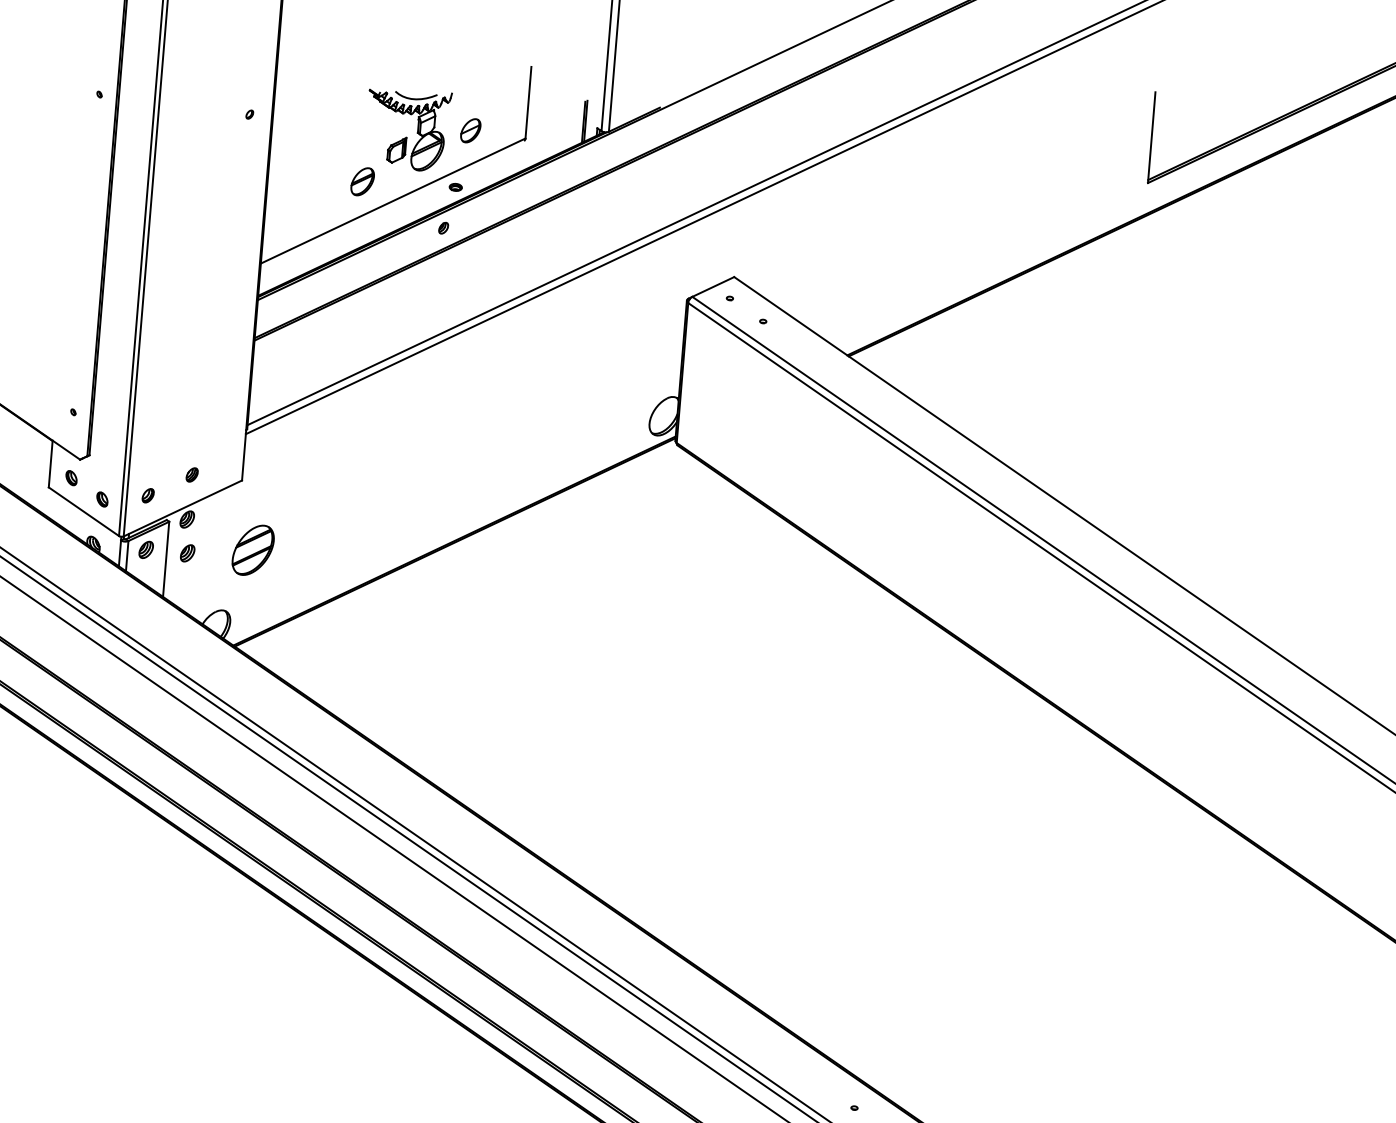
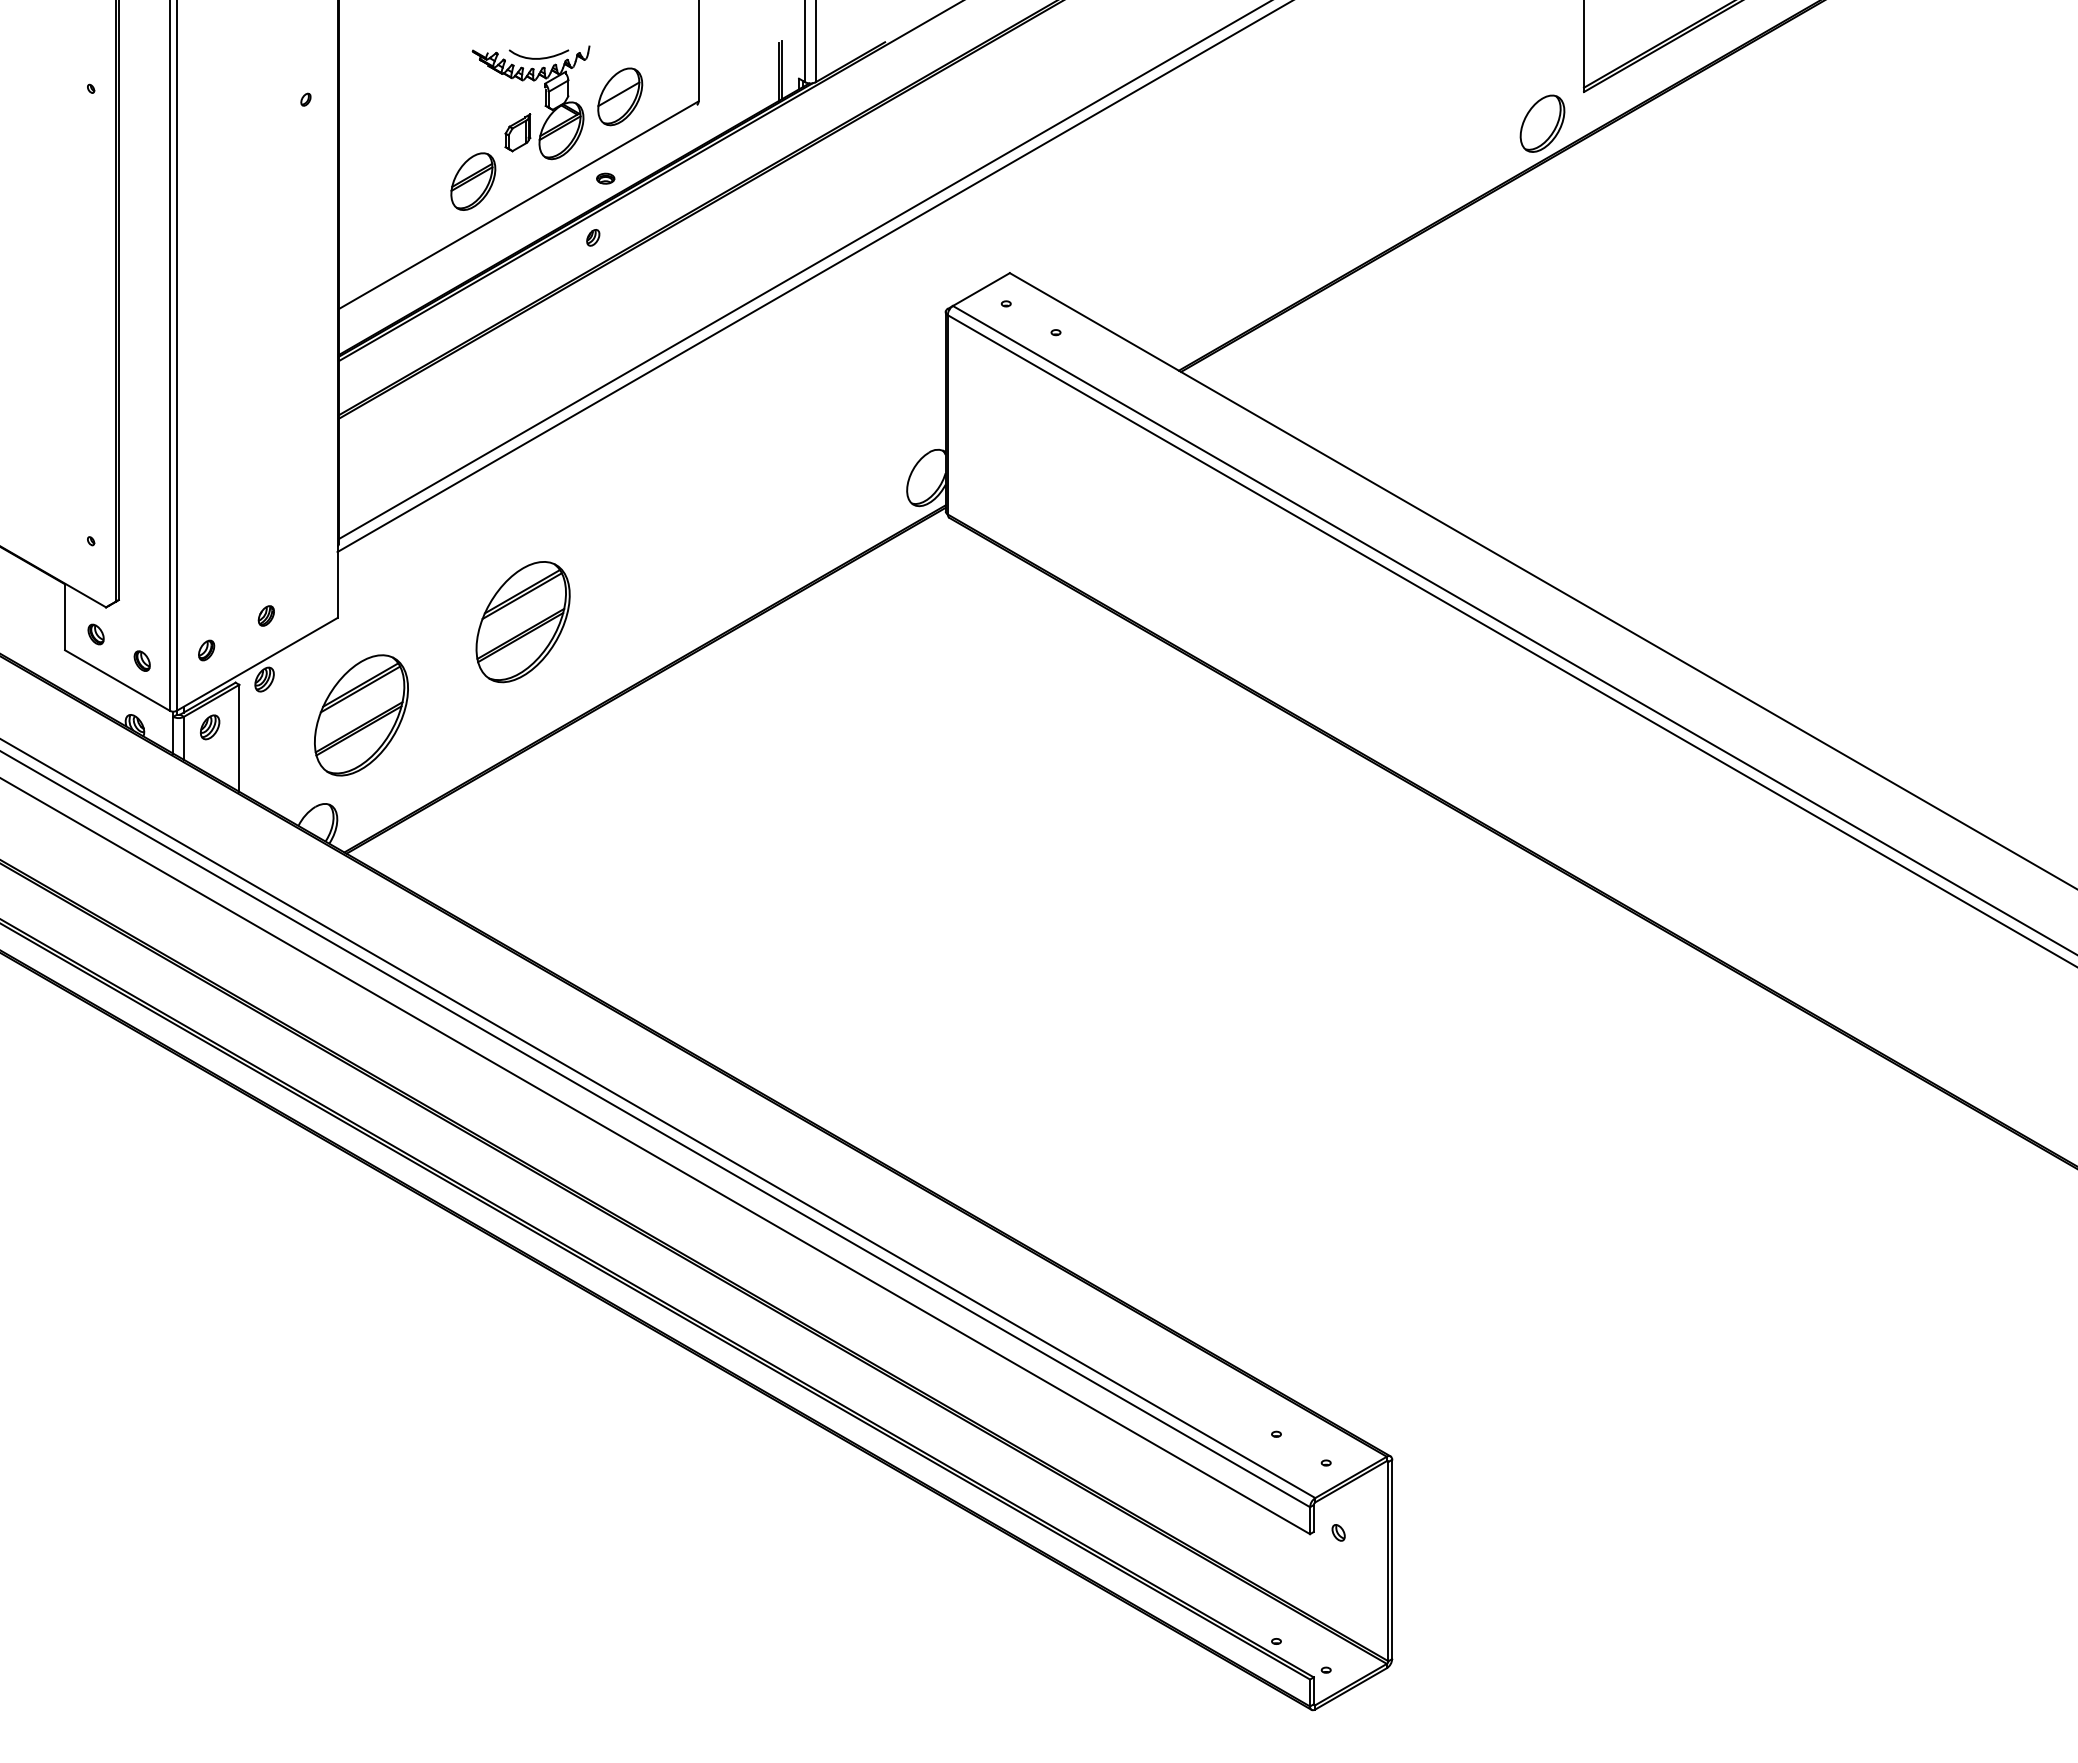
part: (470, 130) -> (620, 96), size x1.67
part: (362, 181) -> (473, 181), size x1.43
part: (1117, 202) -> (1542, 123), added
part: (371, 494) -> (522, 622), added
part: (253, 550) -> (361, 715), size x1.67
part: (187, 553) -> (269, 727), removed

